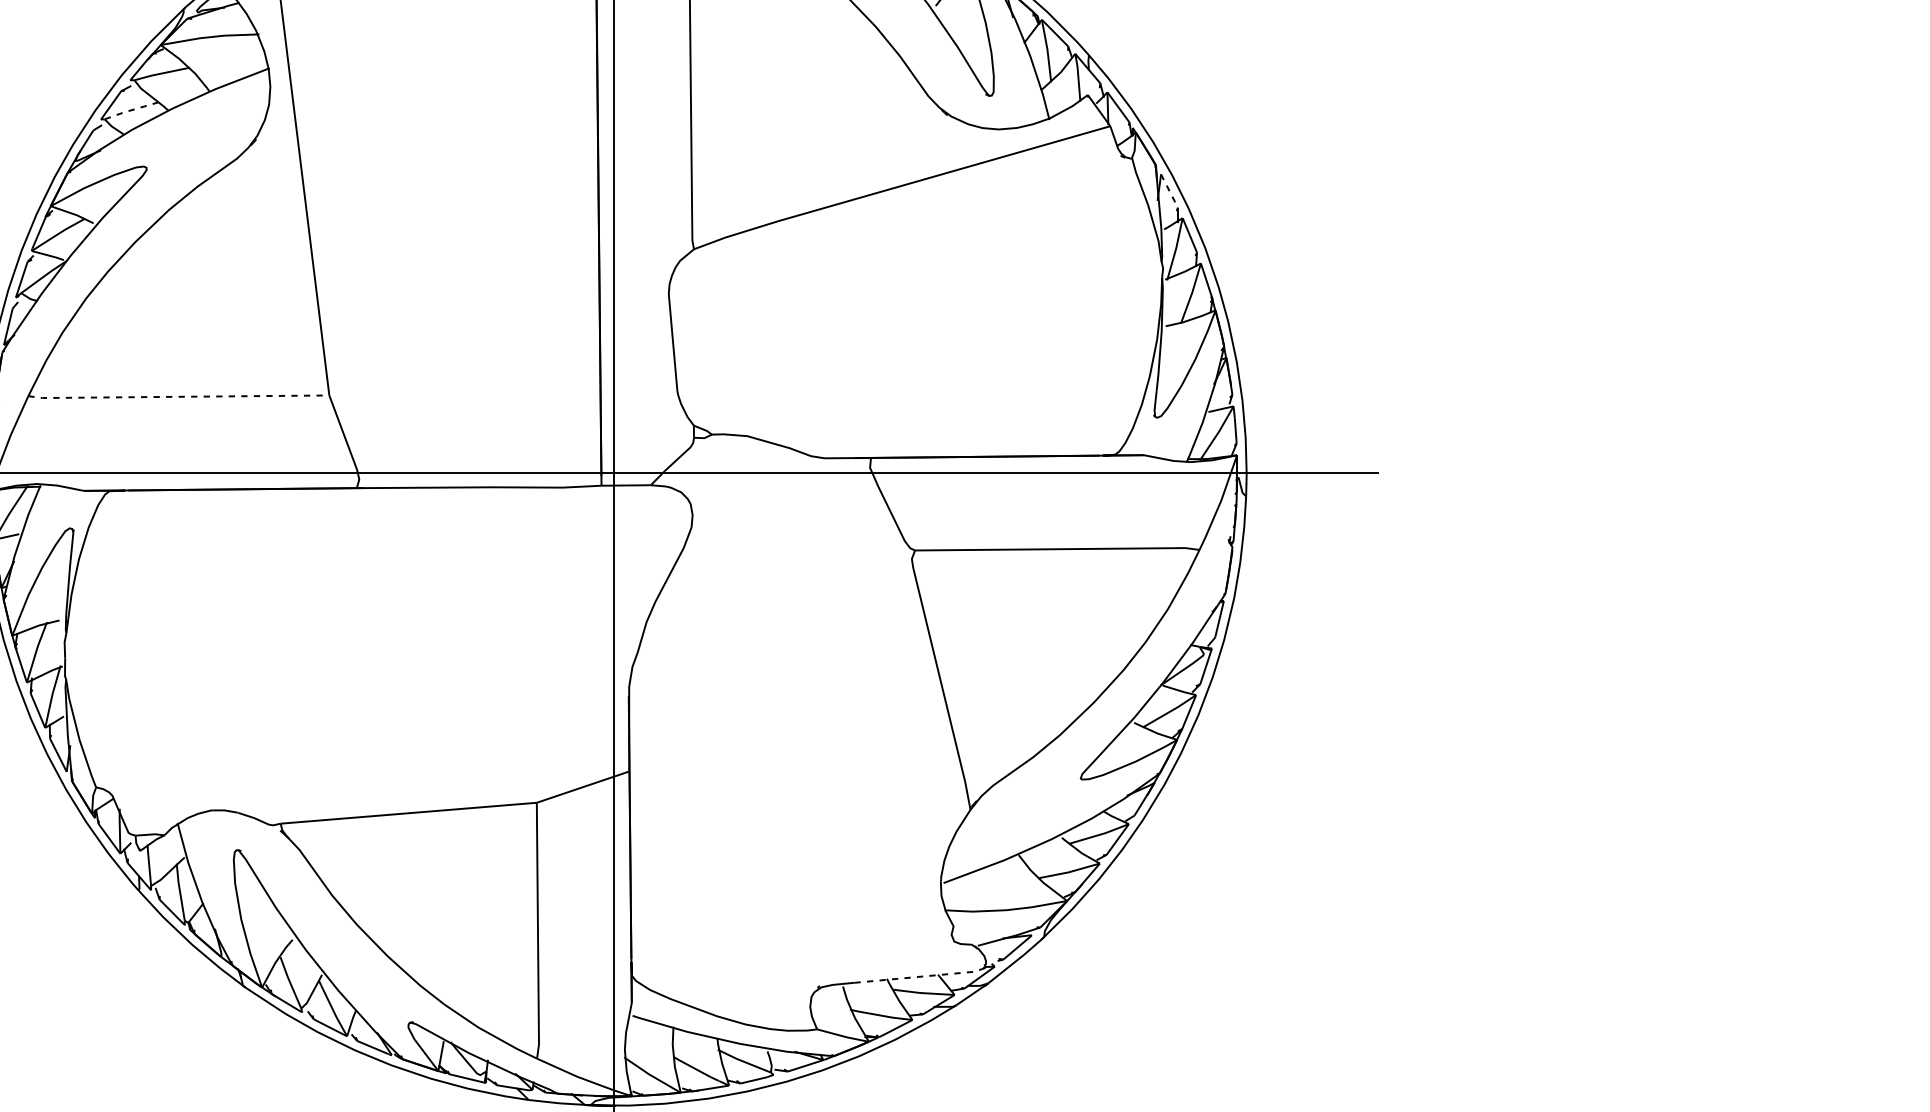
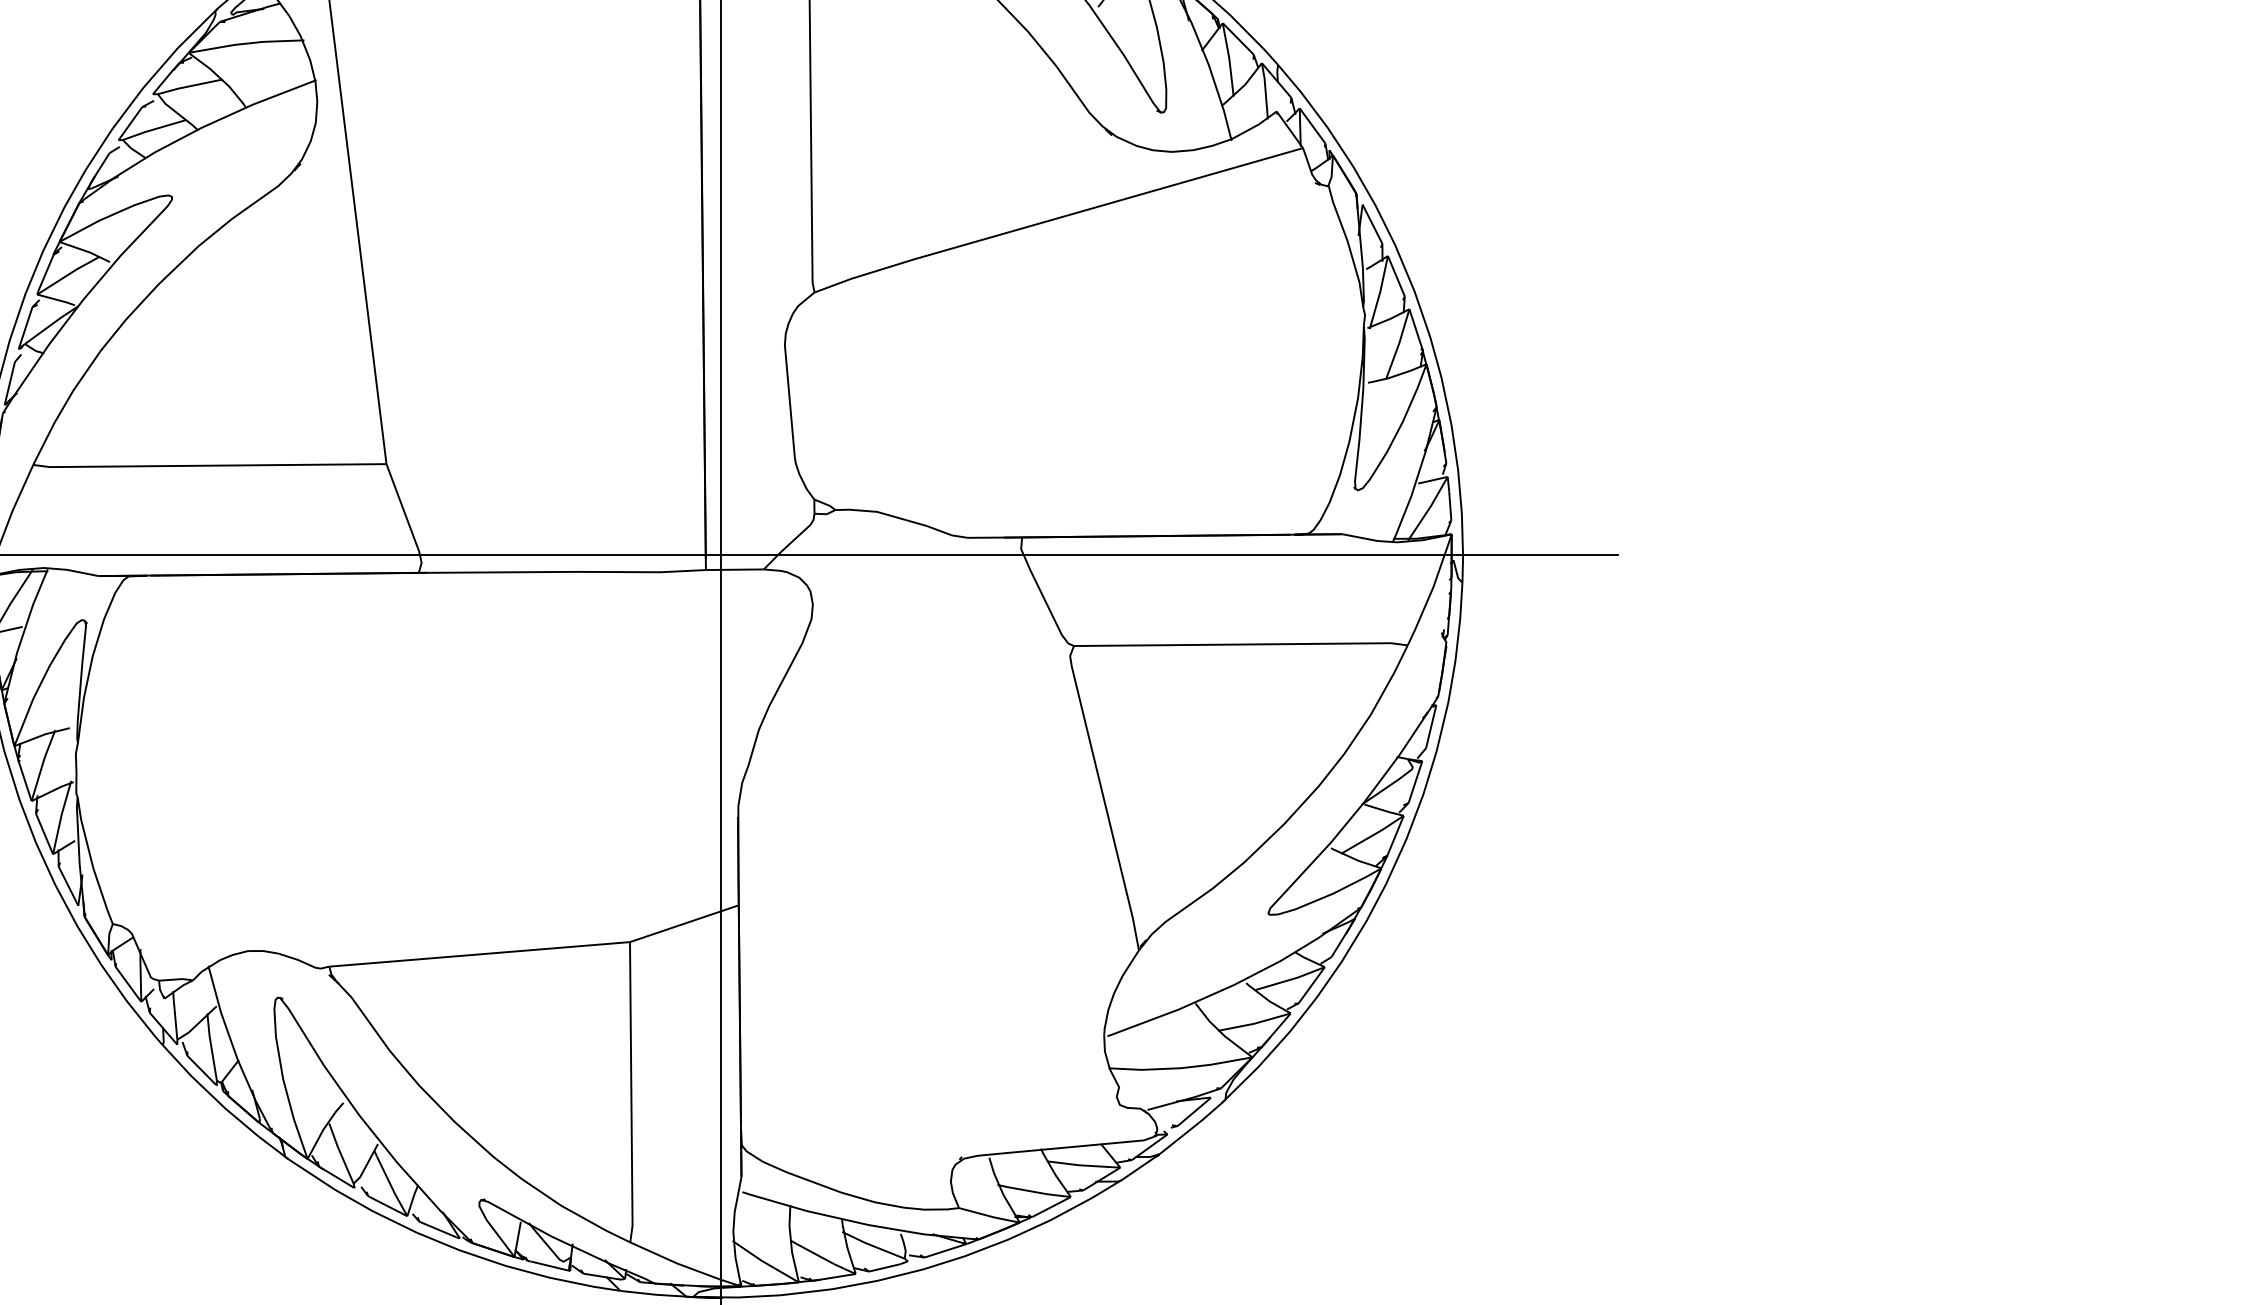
line: (131, 110) -> (154, 129), dashed -> solid
line: (1169, 191) -> (1372, 224), dashed -> solid
line: (178, 396) -> (209, 465), dashed -> solid
line: (921, 976) -> (1081, 1146), dashed -> solid

